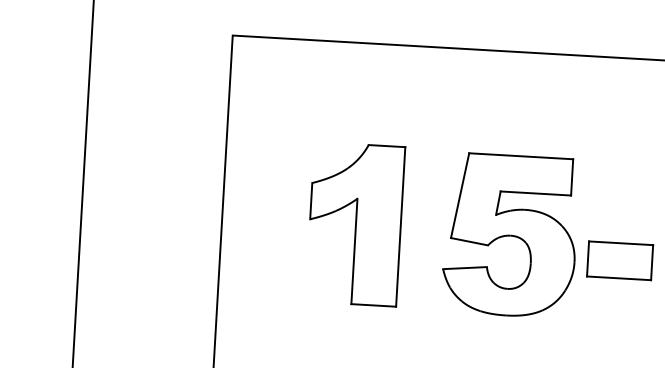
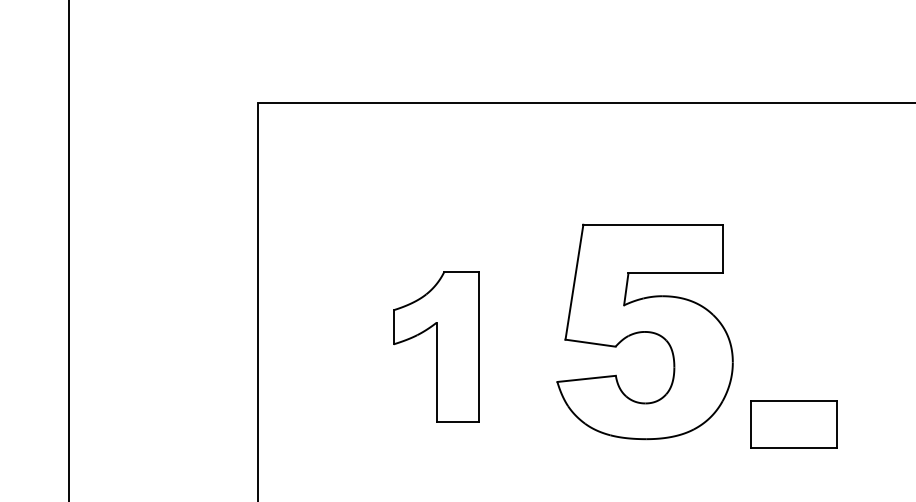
part: (354, 224) -> (435, 346), size x0.7
part: (510, 235) -> (644, 331), moved
part: (619, 261) -> (793, 424), moved

